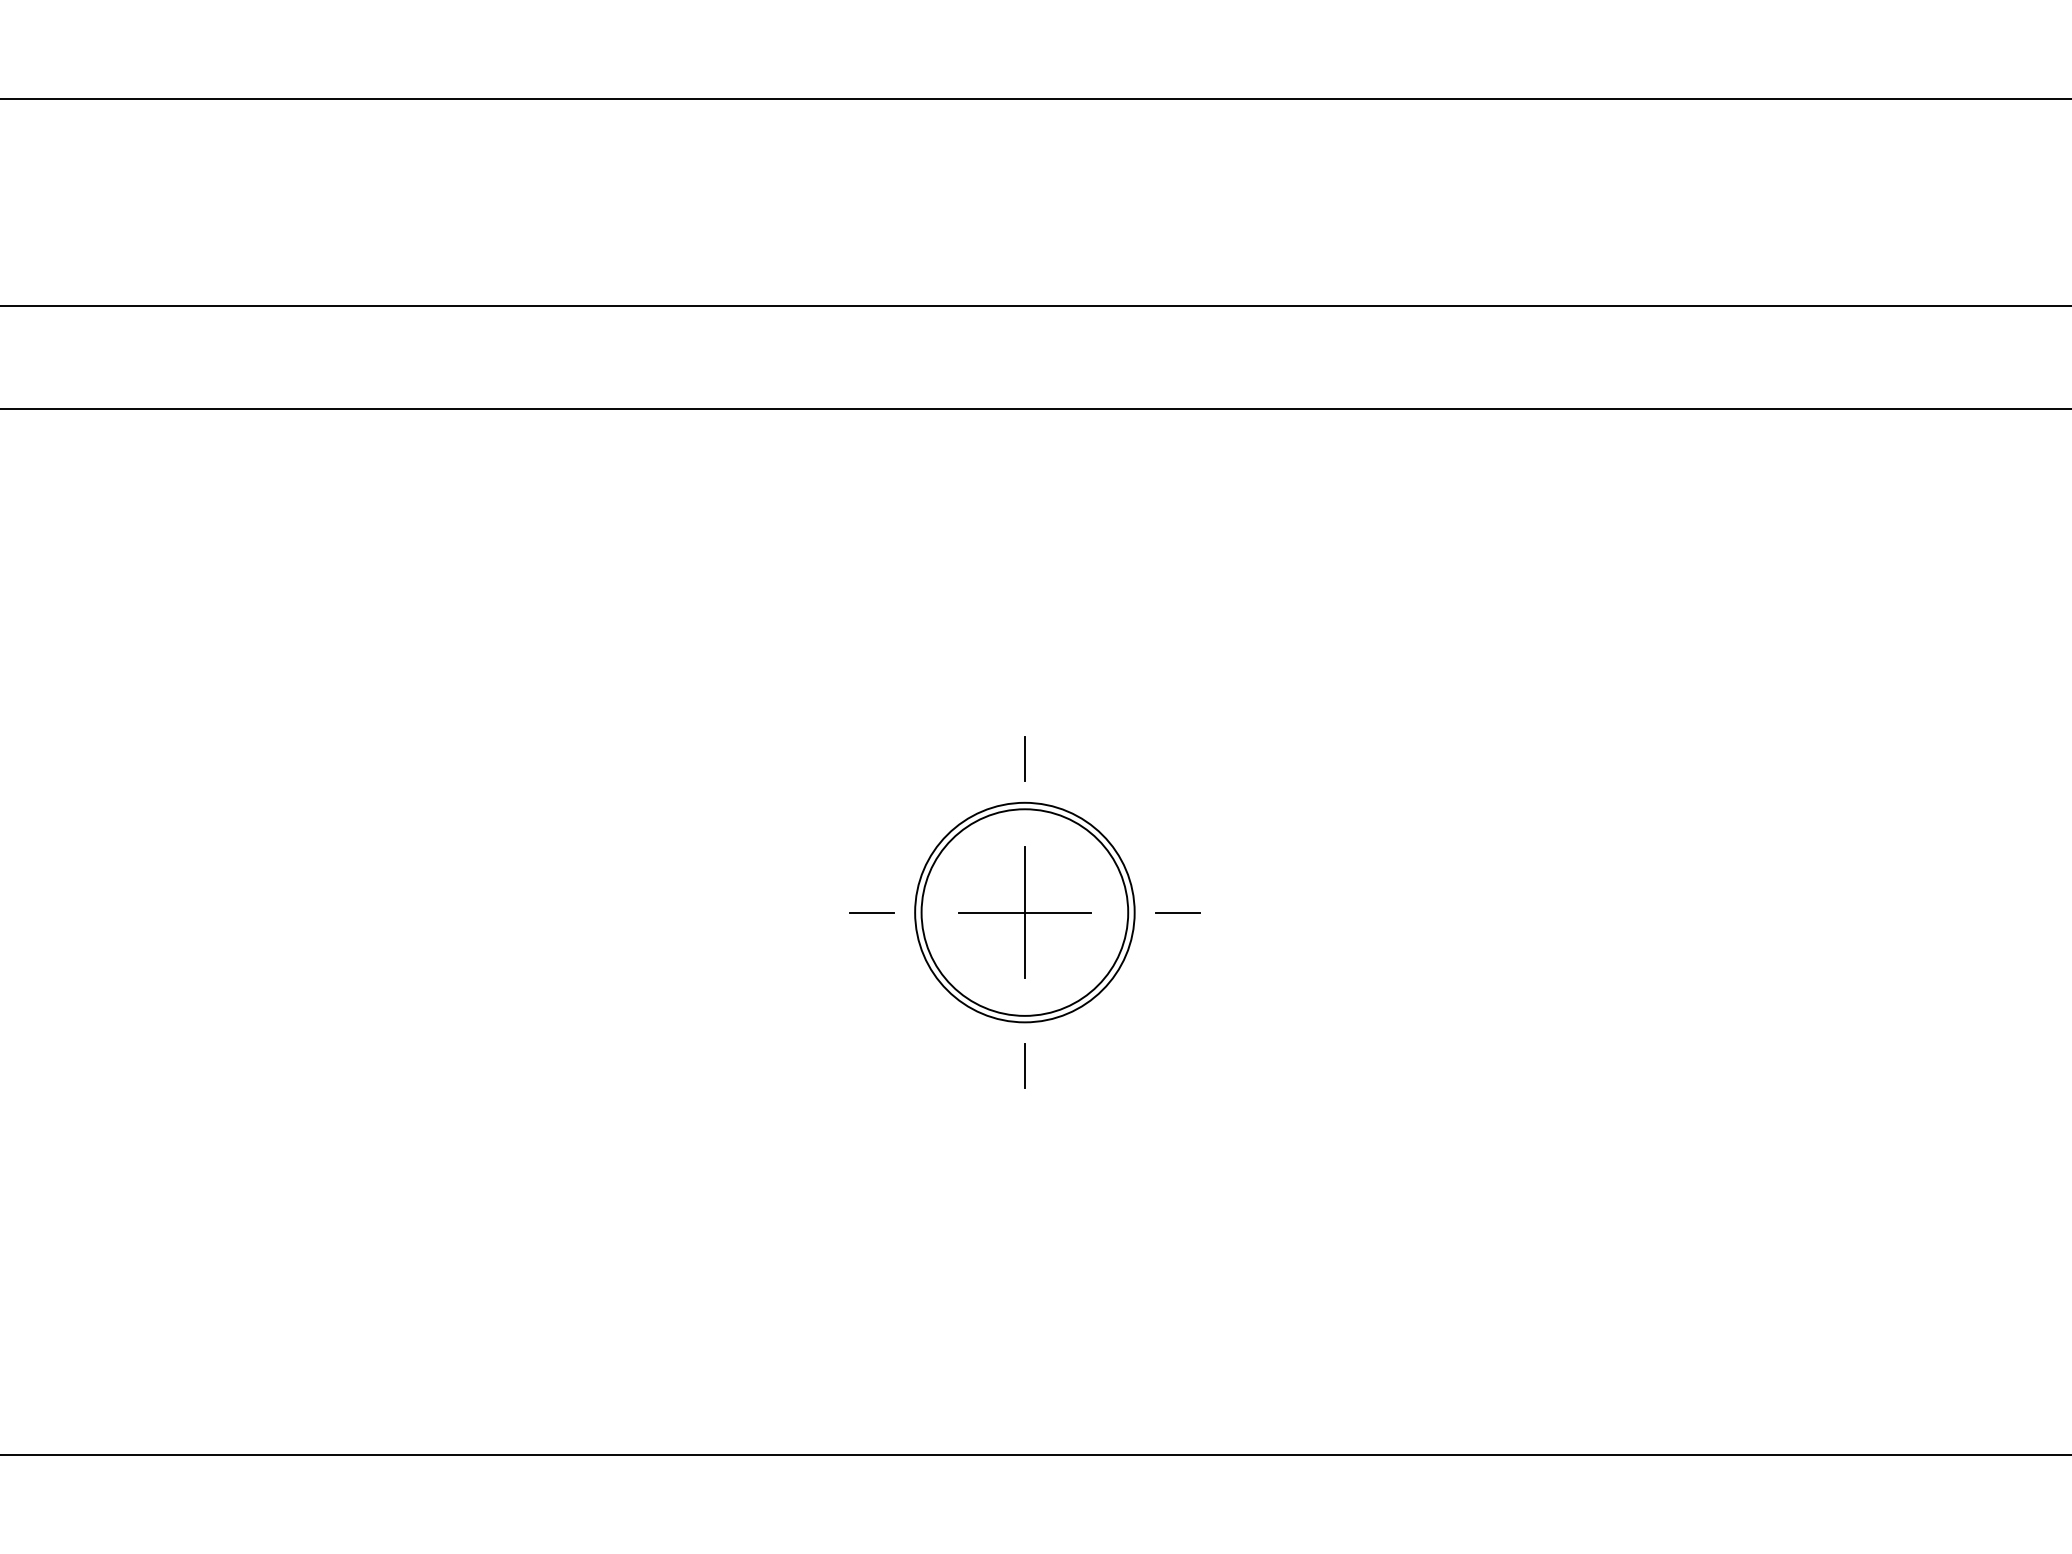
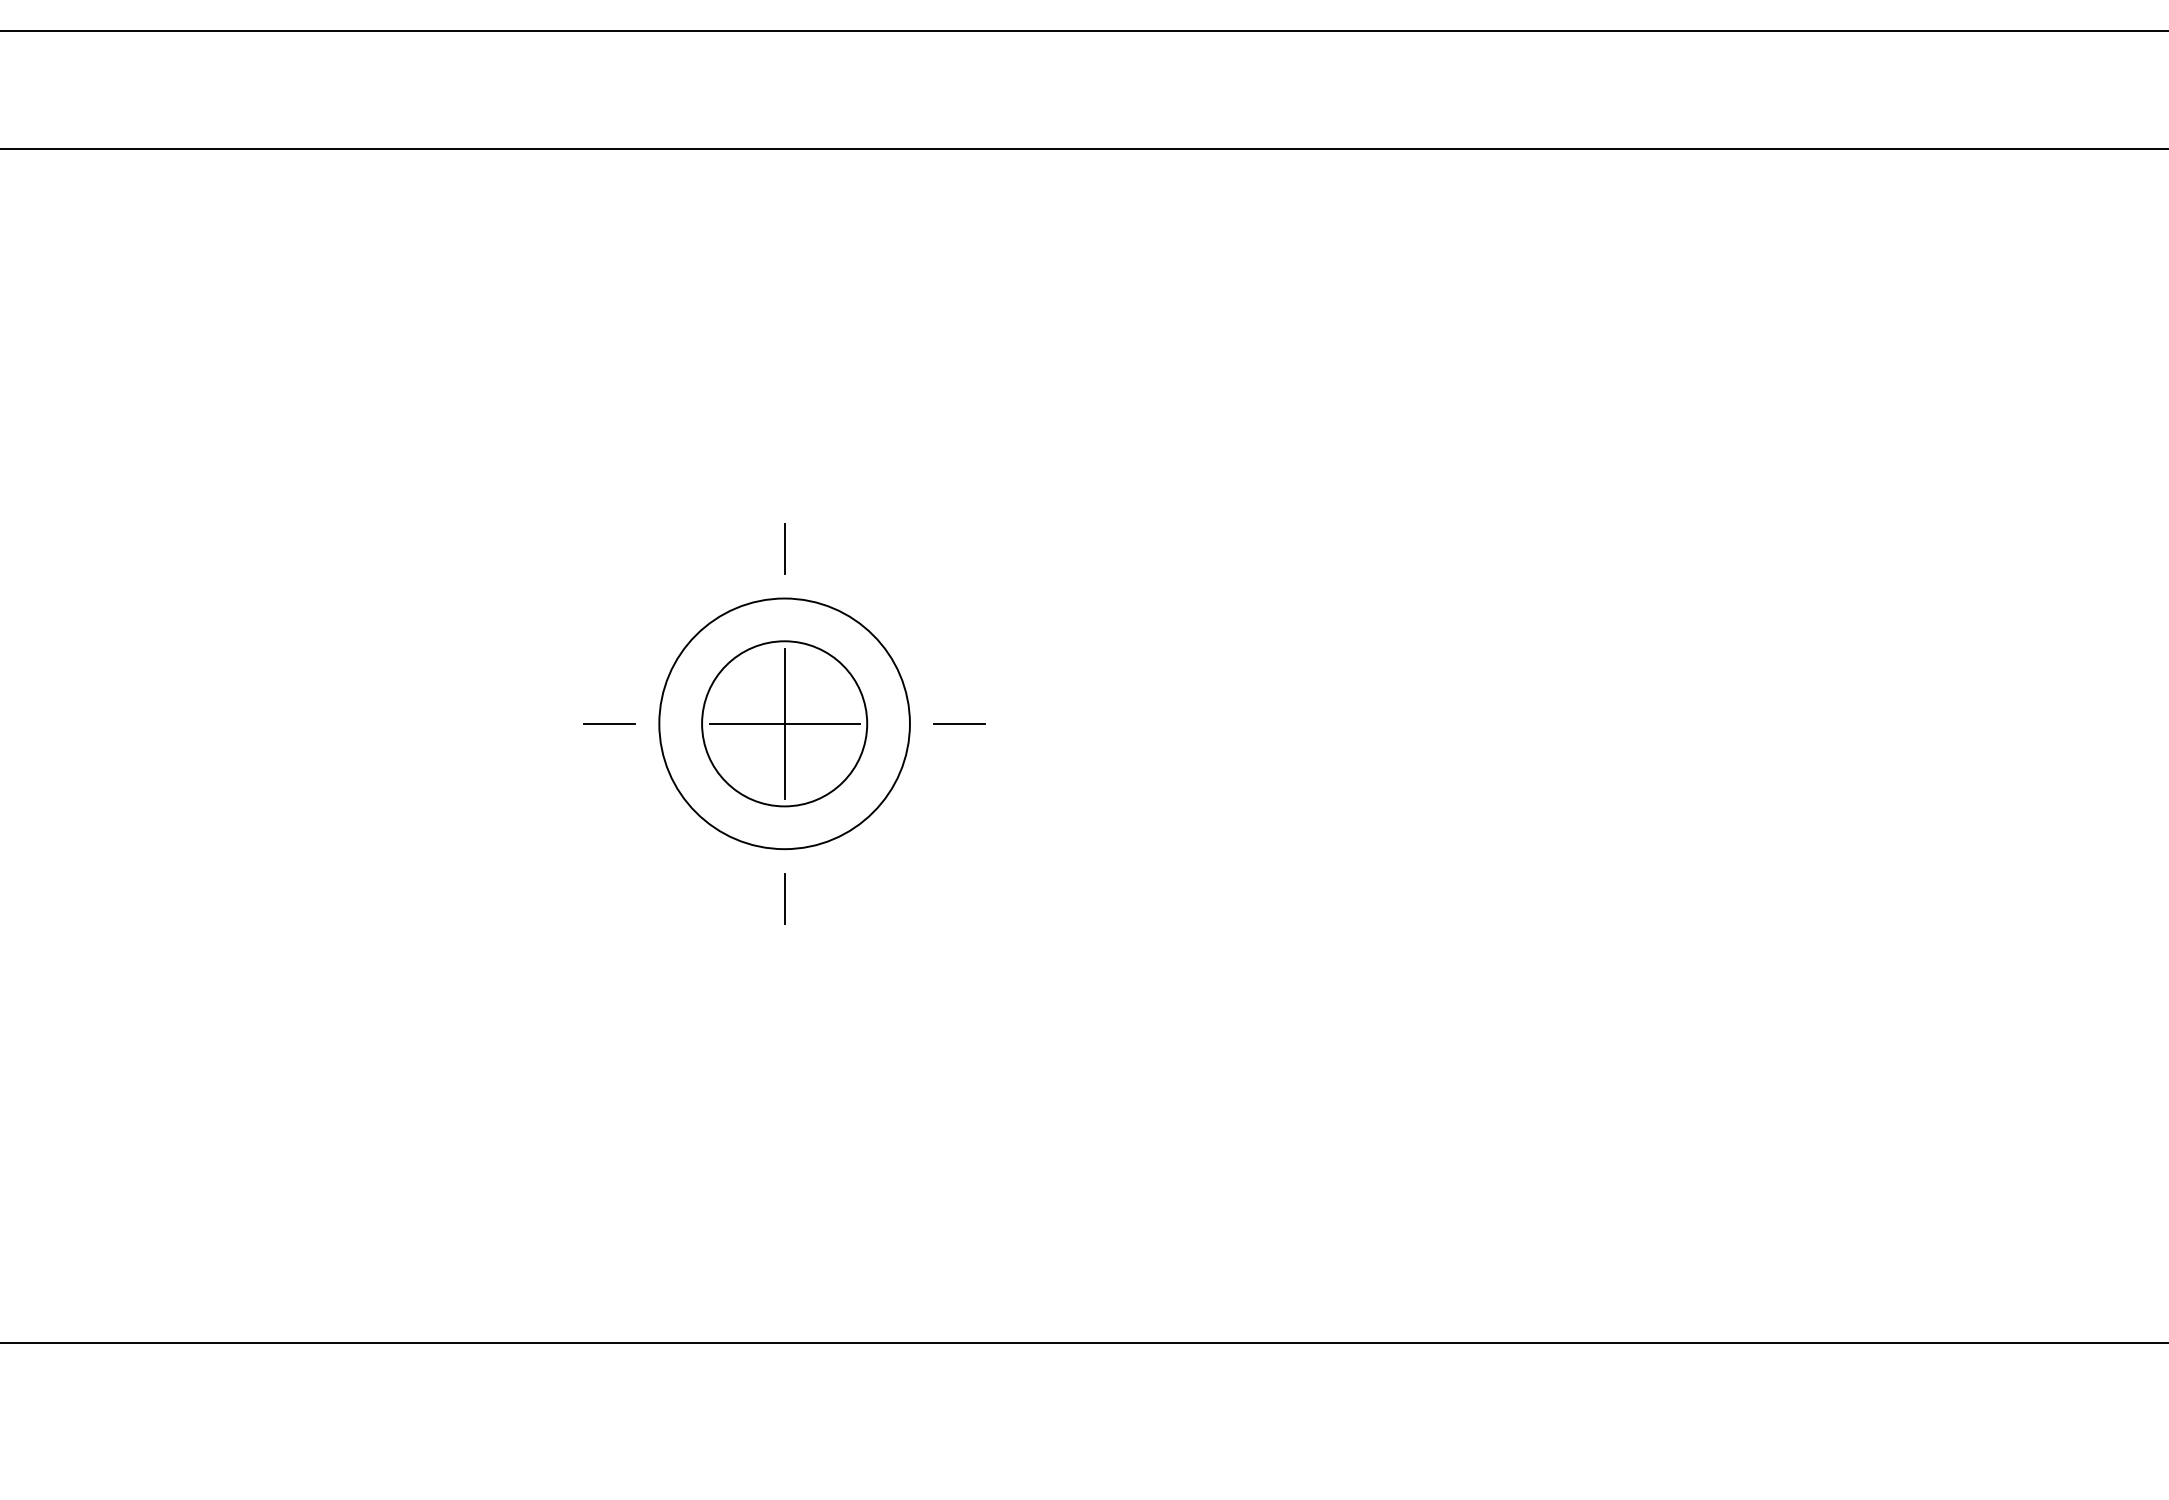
circle: (1024, 912) -> (784, 723), size x0.7

